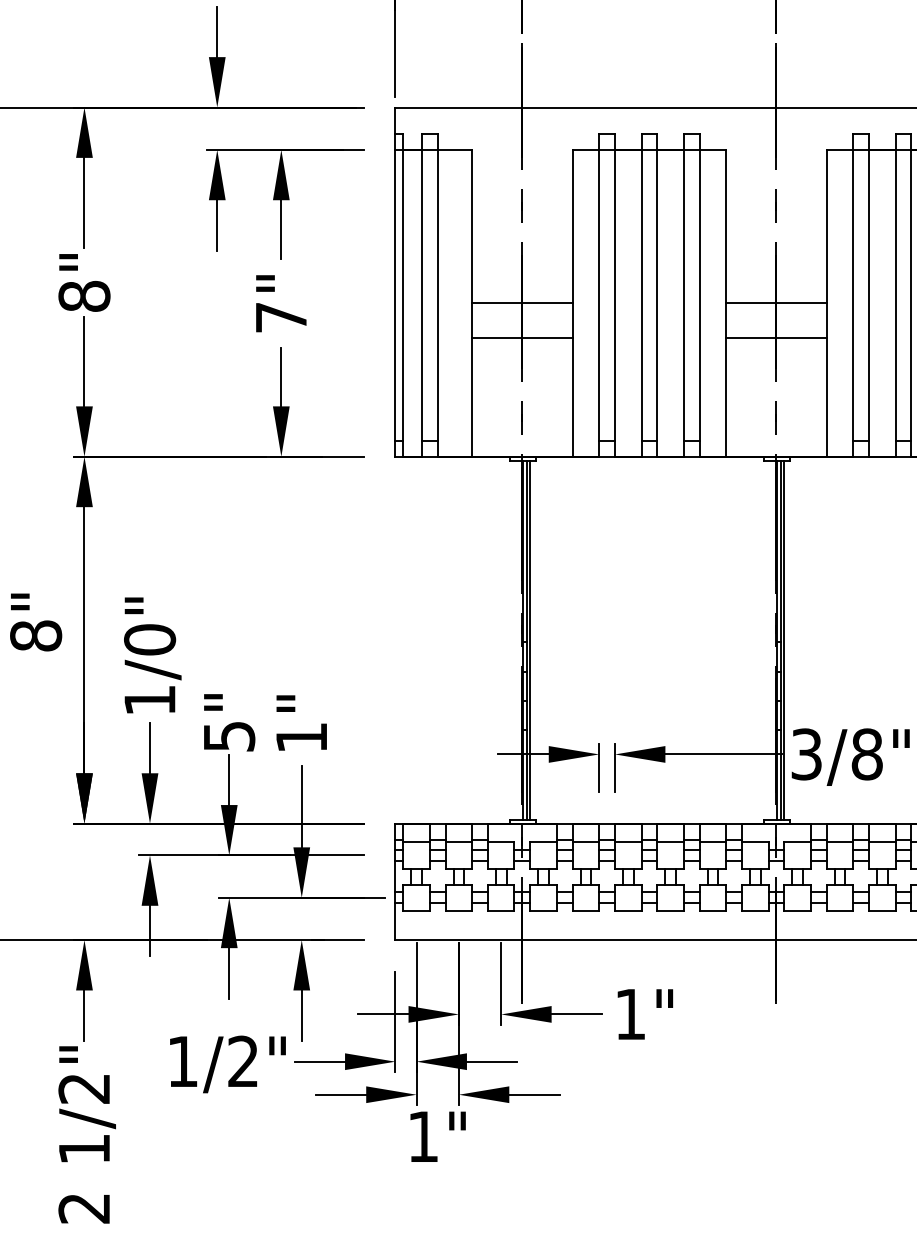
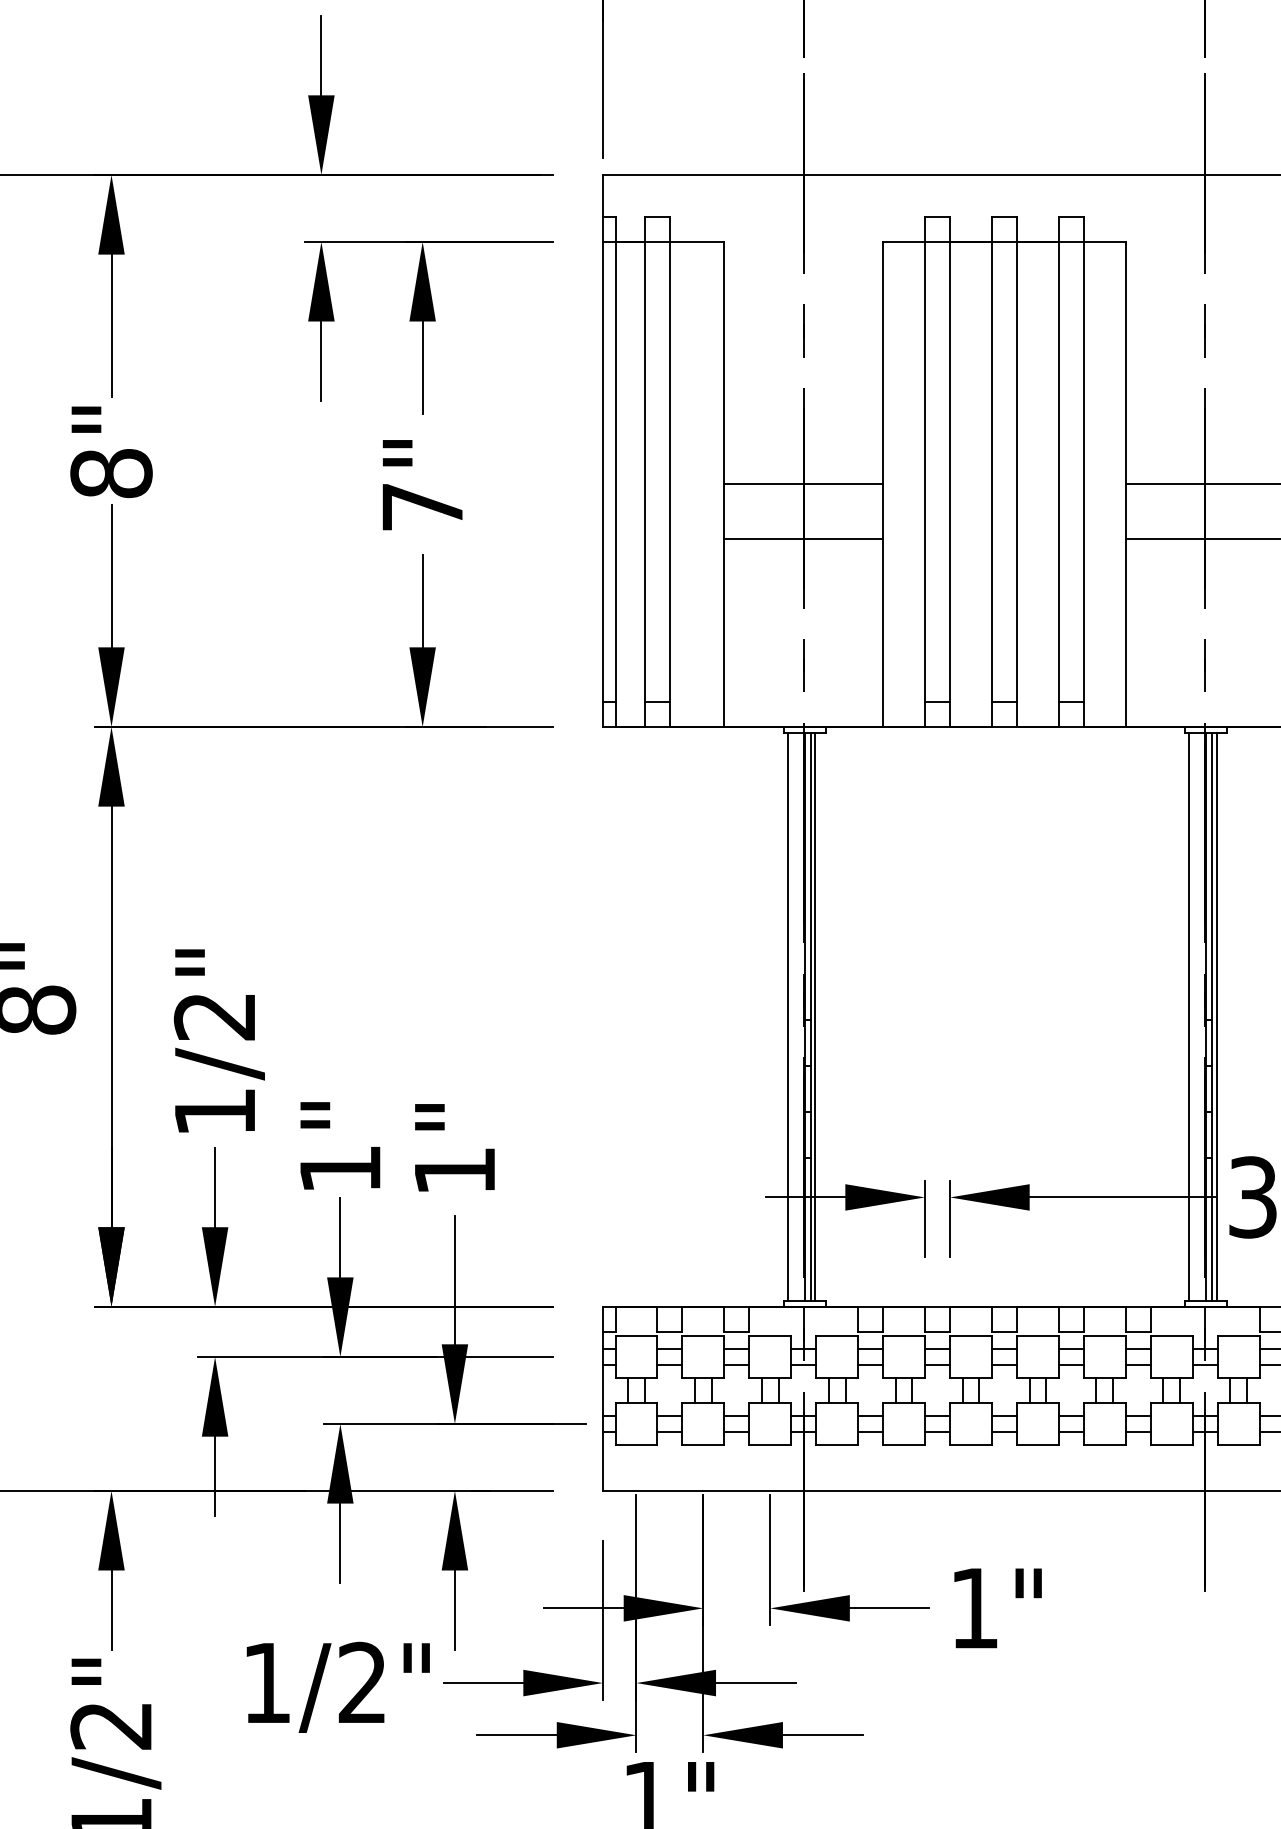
text: (150, 639) -> (215, 1015), 1/0" -> 1/2"
line: (512, 639) -> (788, 1015), added
line: (766, 639) -> (1189, 1015), added
text: (229, 736) -> (340, 1169), 5" -> 1"

